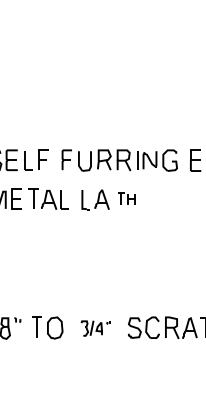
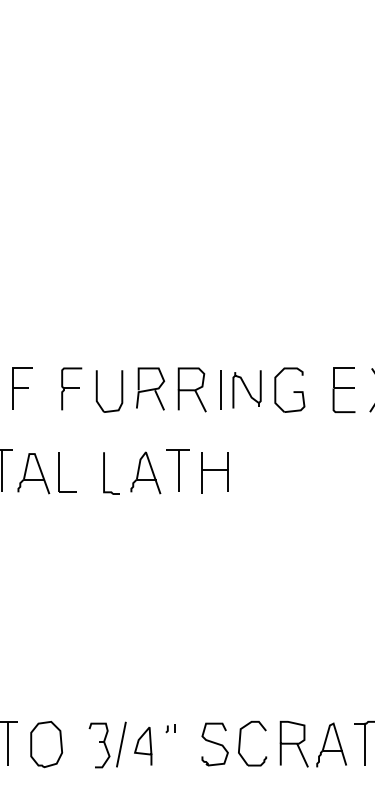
part: (126, 198) -> (197, 470), size x1.67
part: (95, 328) -> (131, 745), size x1.43

